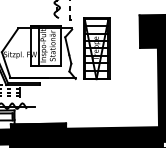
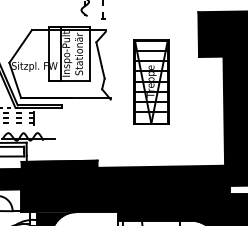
part: (96, 48) -> (151, 81), moved

